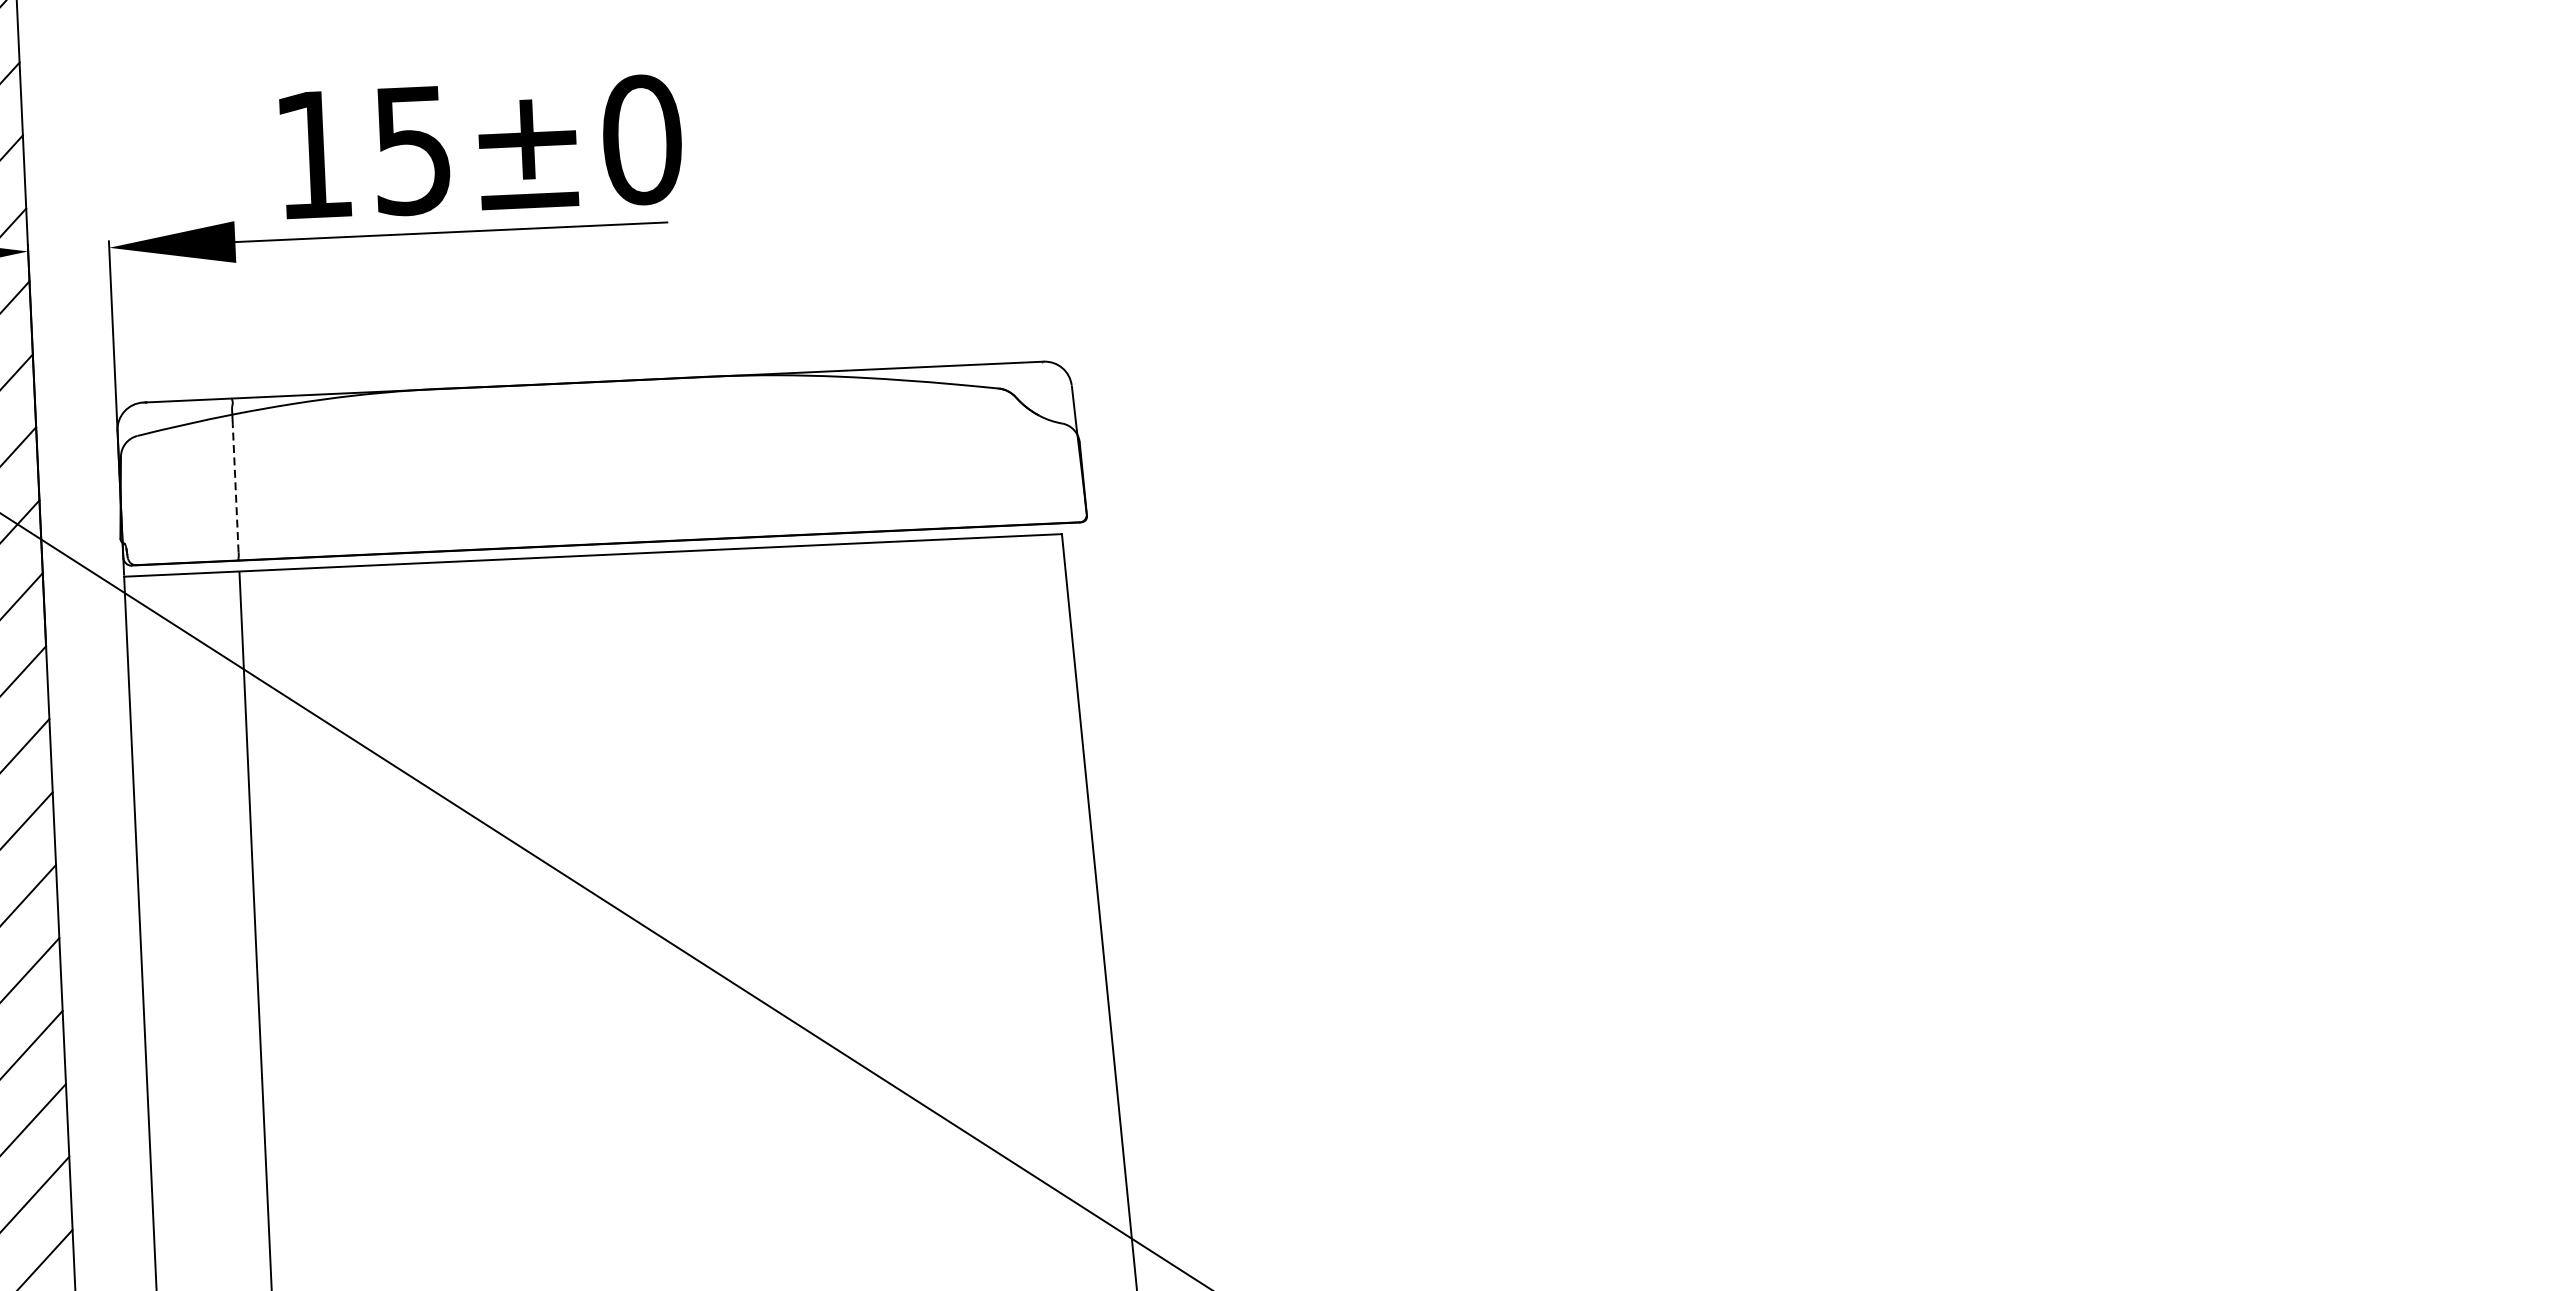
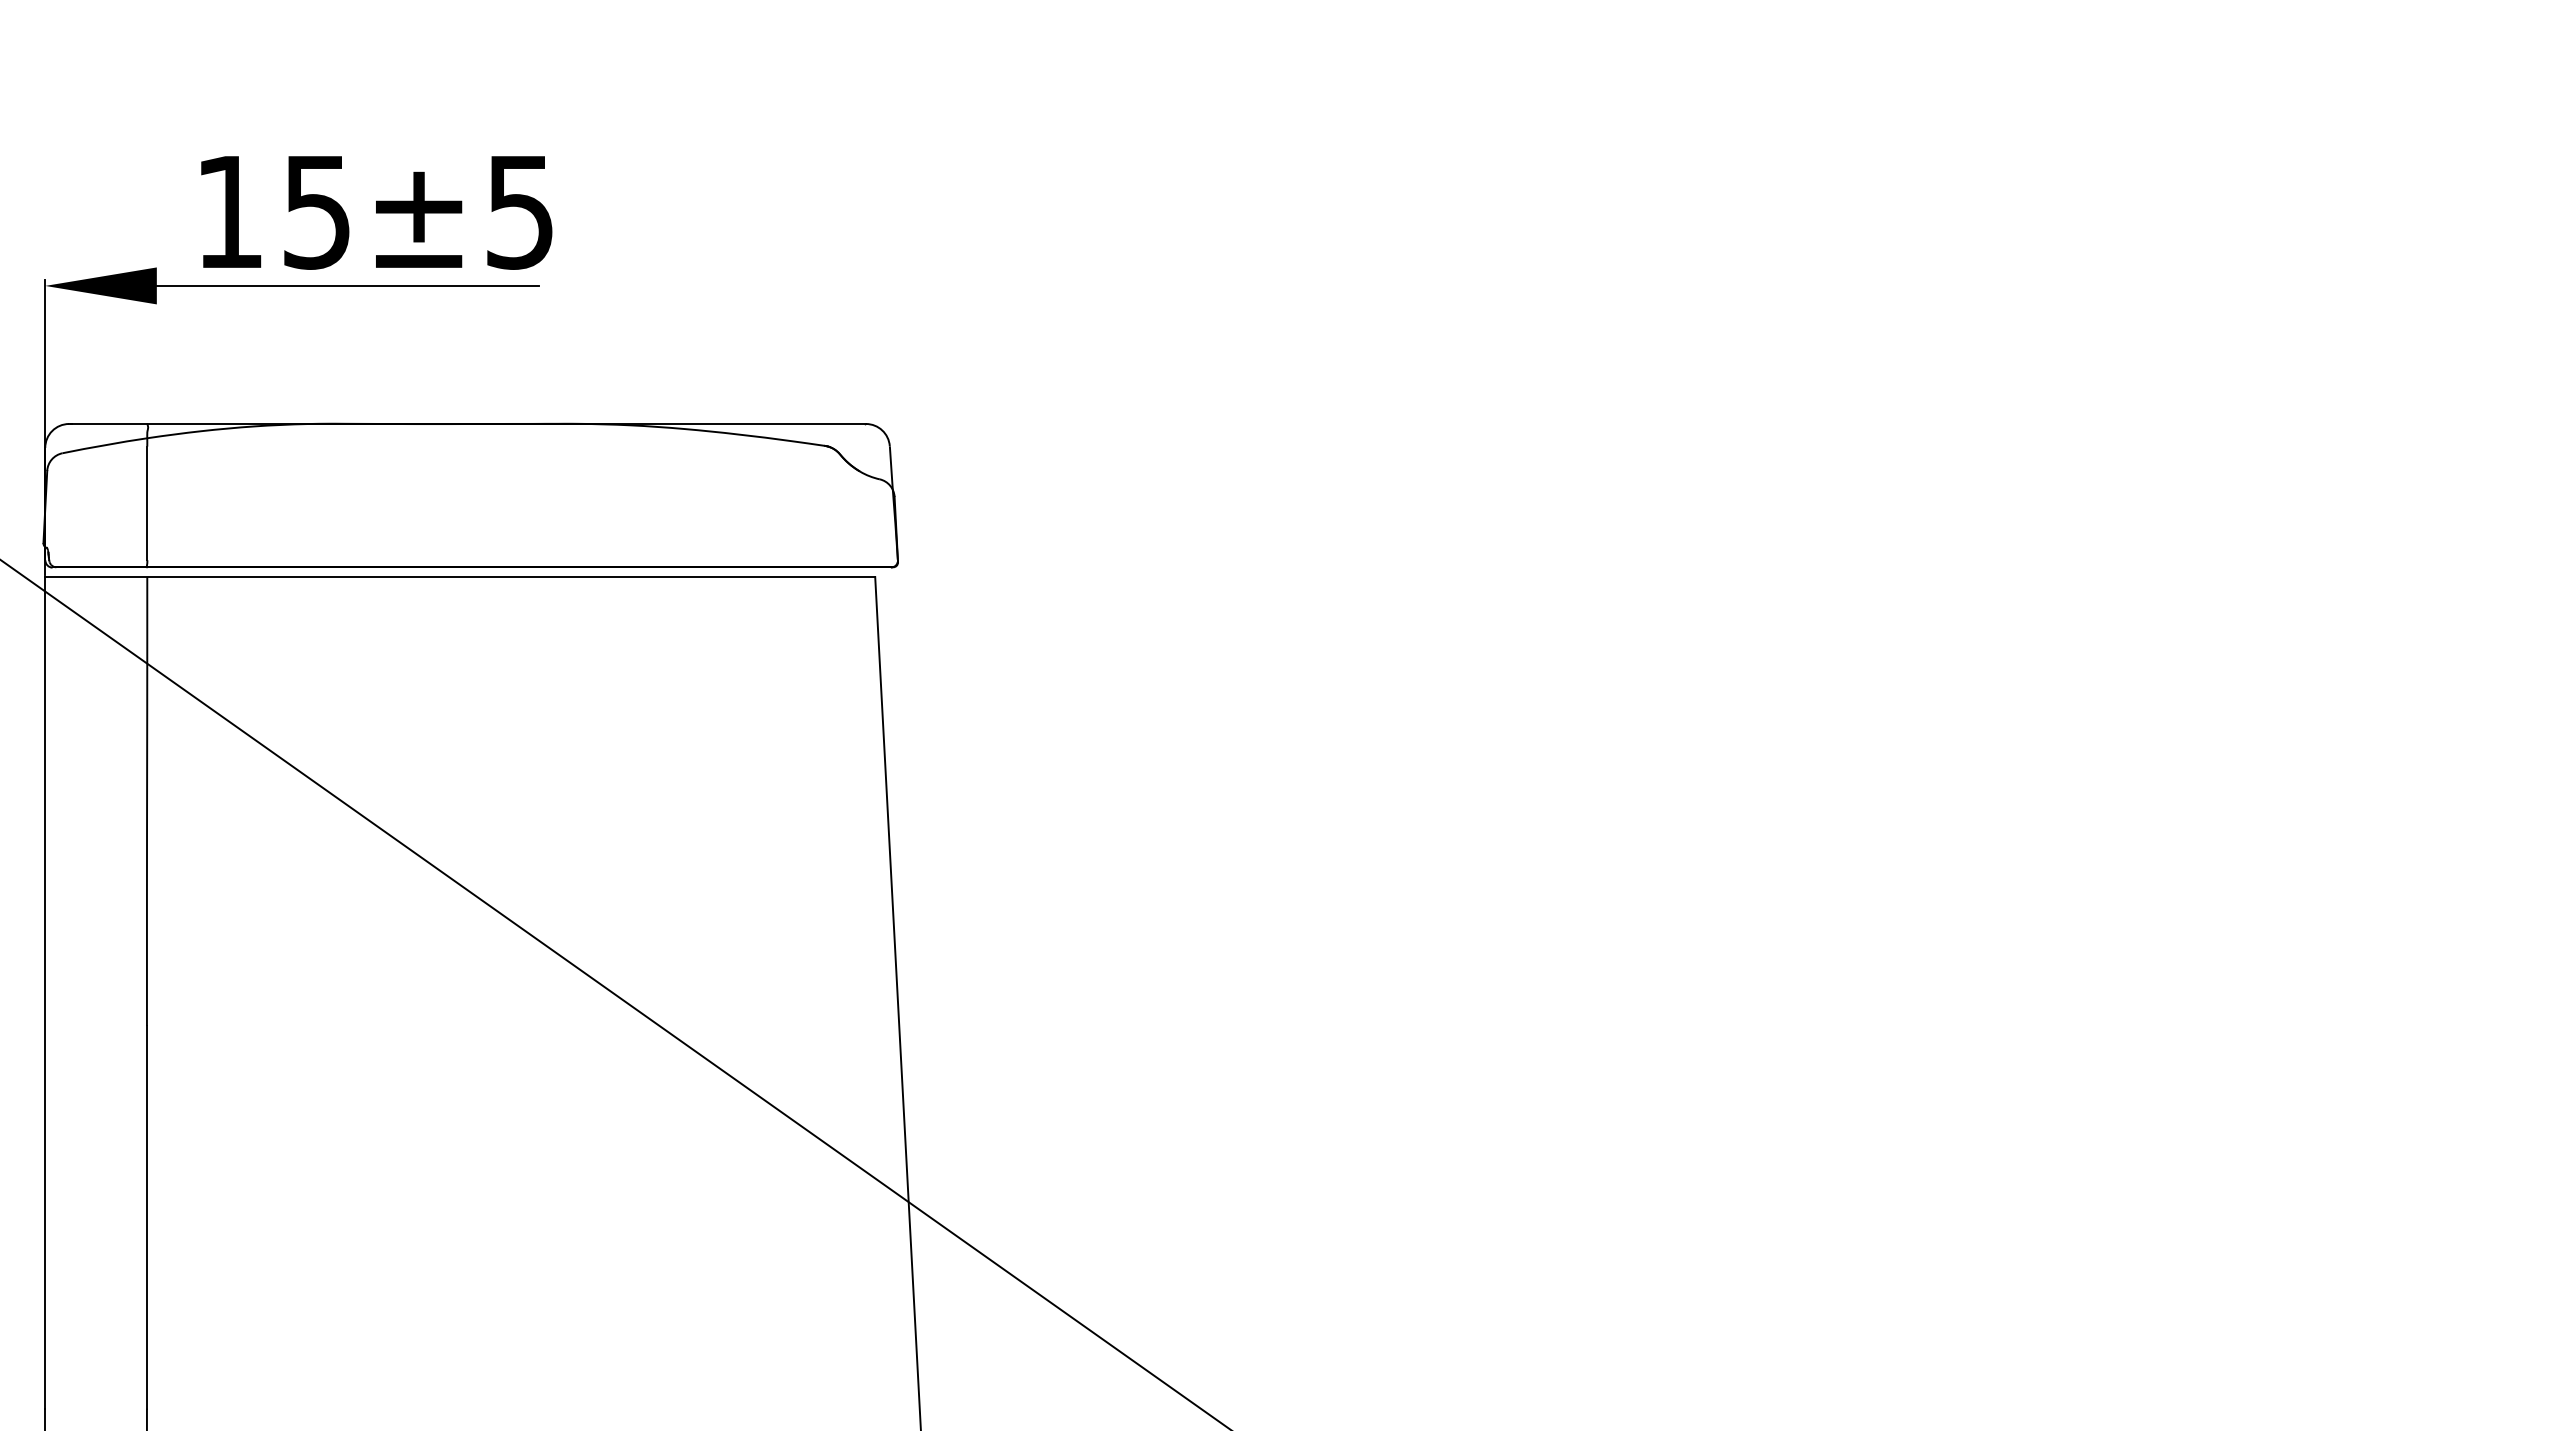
text: (642, 139) -> (520, 211), 15±0 -> 15±5
line: (235, 488) -> (147, 503), dashed -> solid

